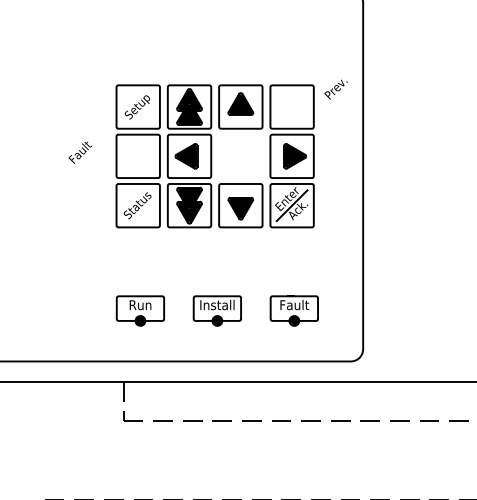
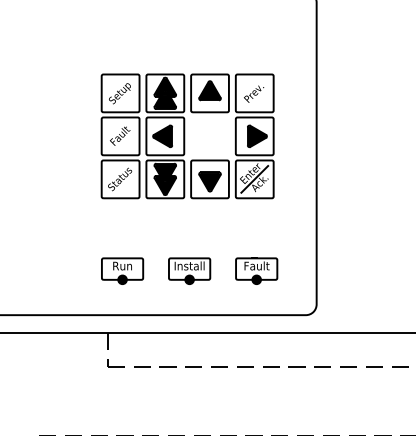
text: (336, 88) -> (254, 93), moved
text: (80, 151) -> (120, 135), moved

